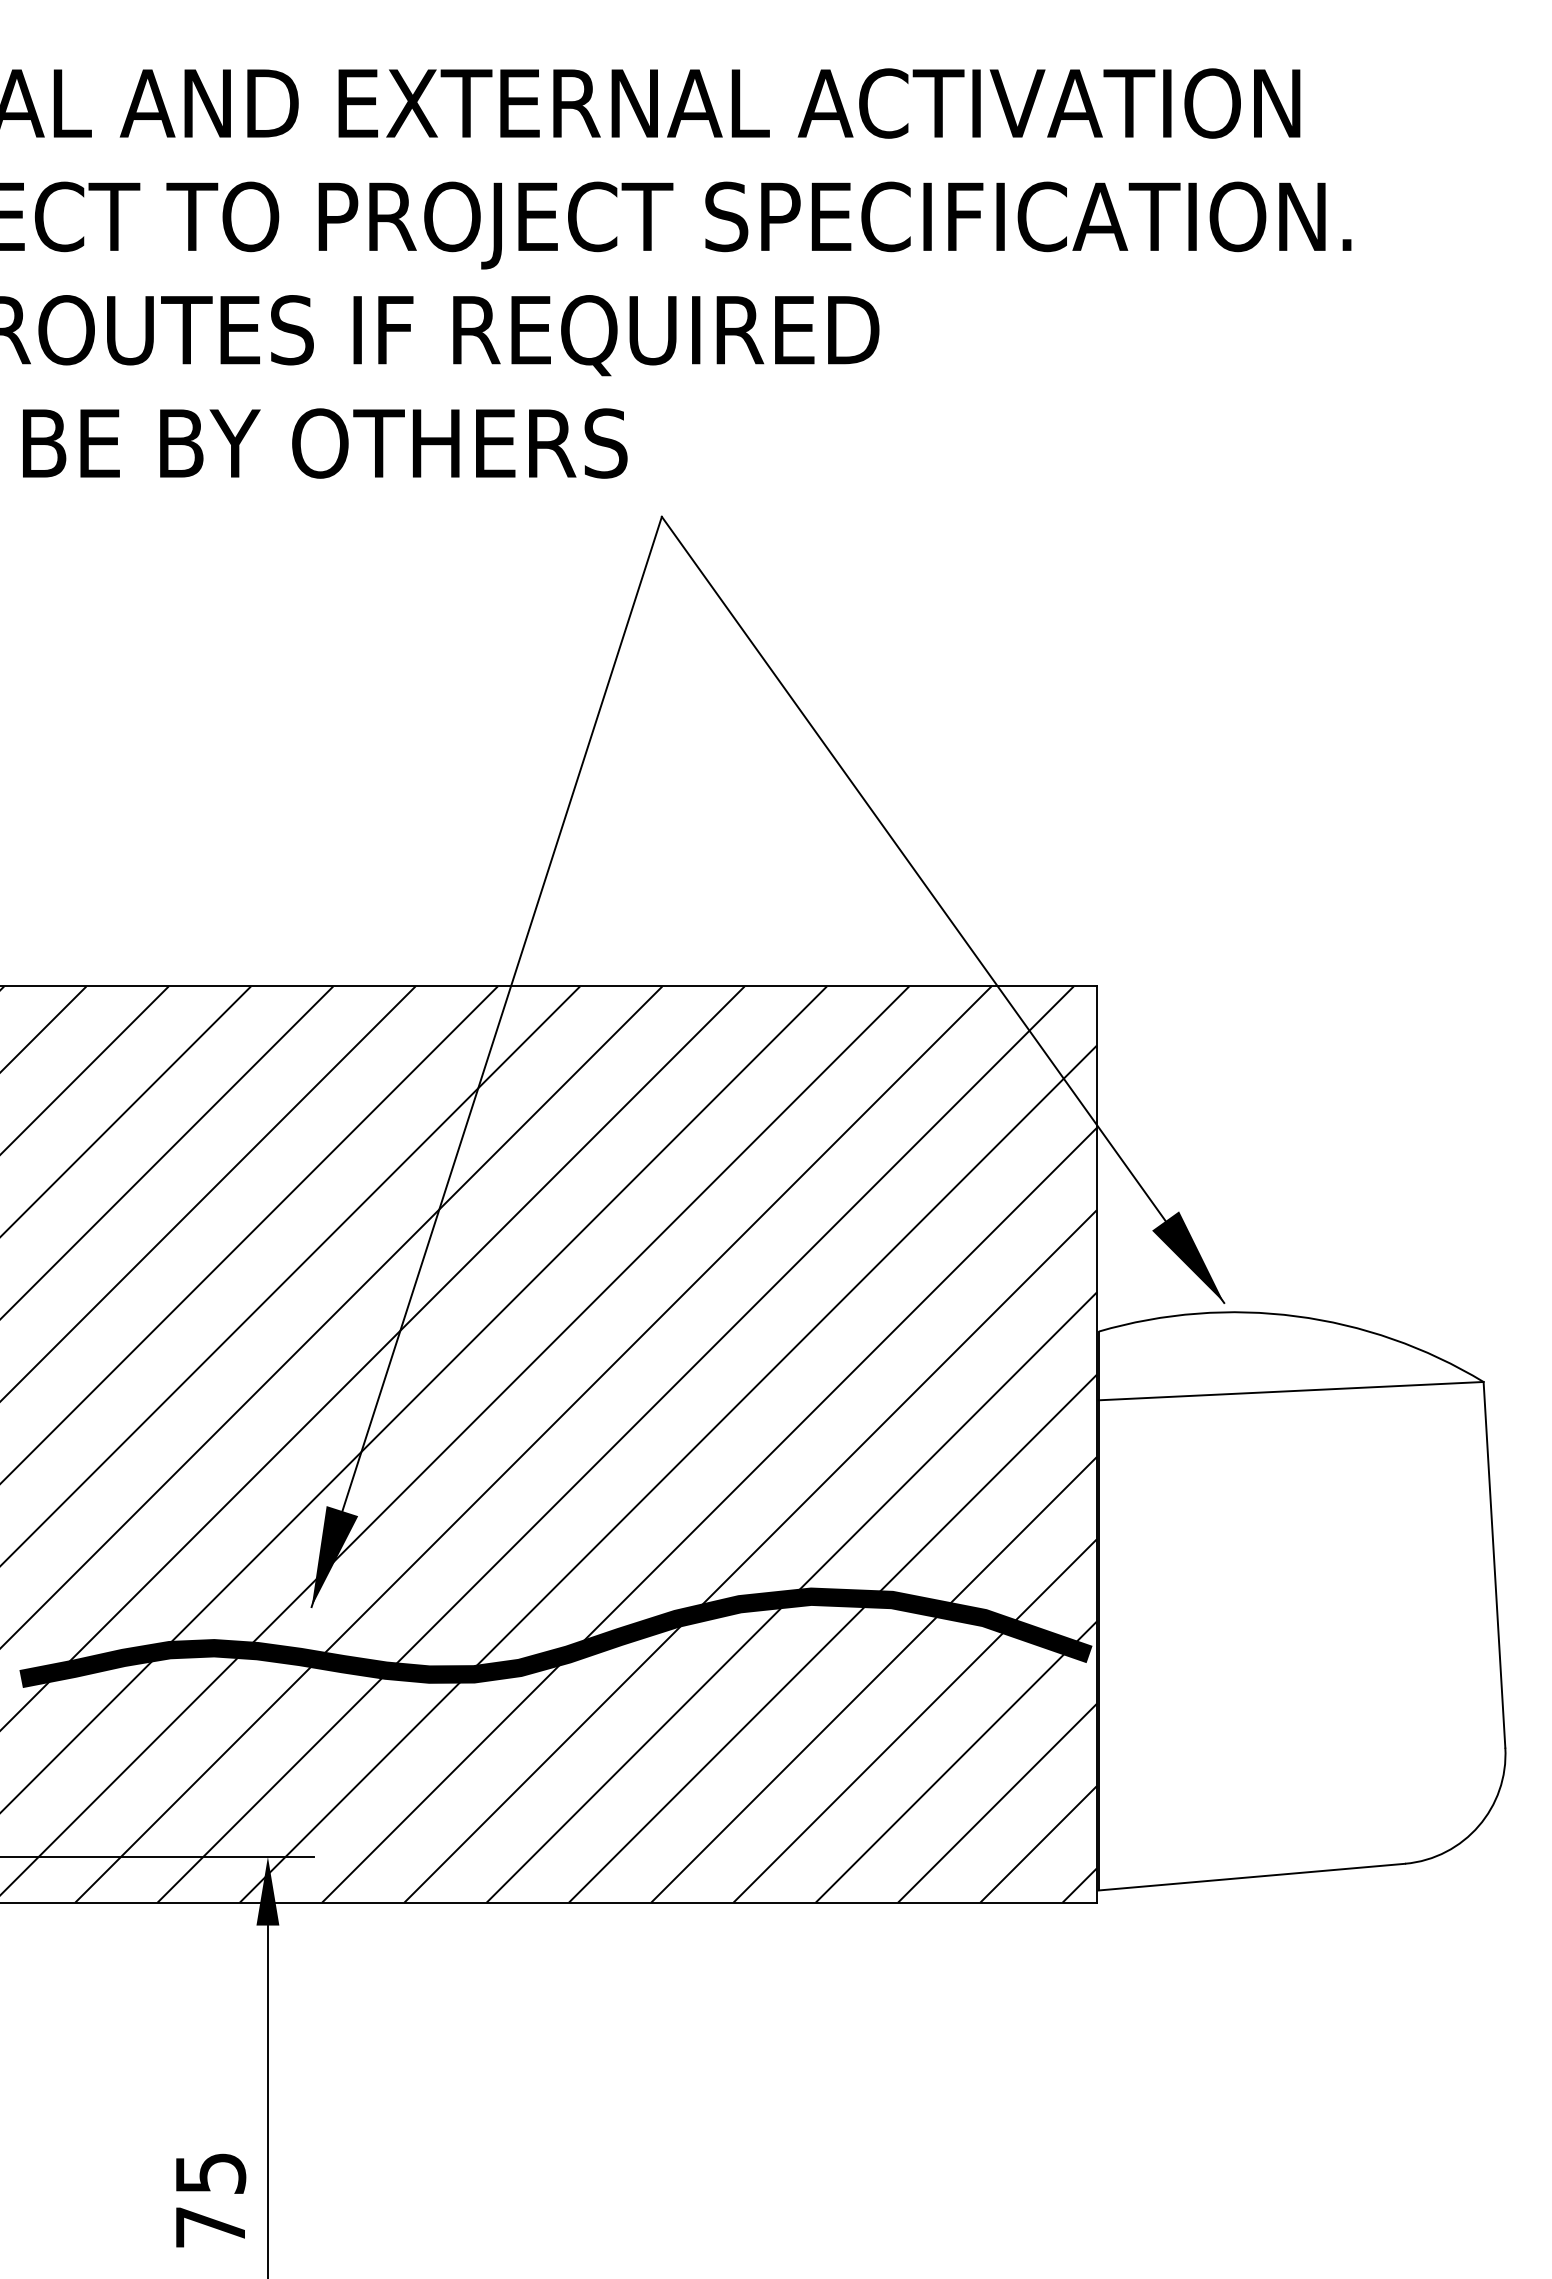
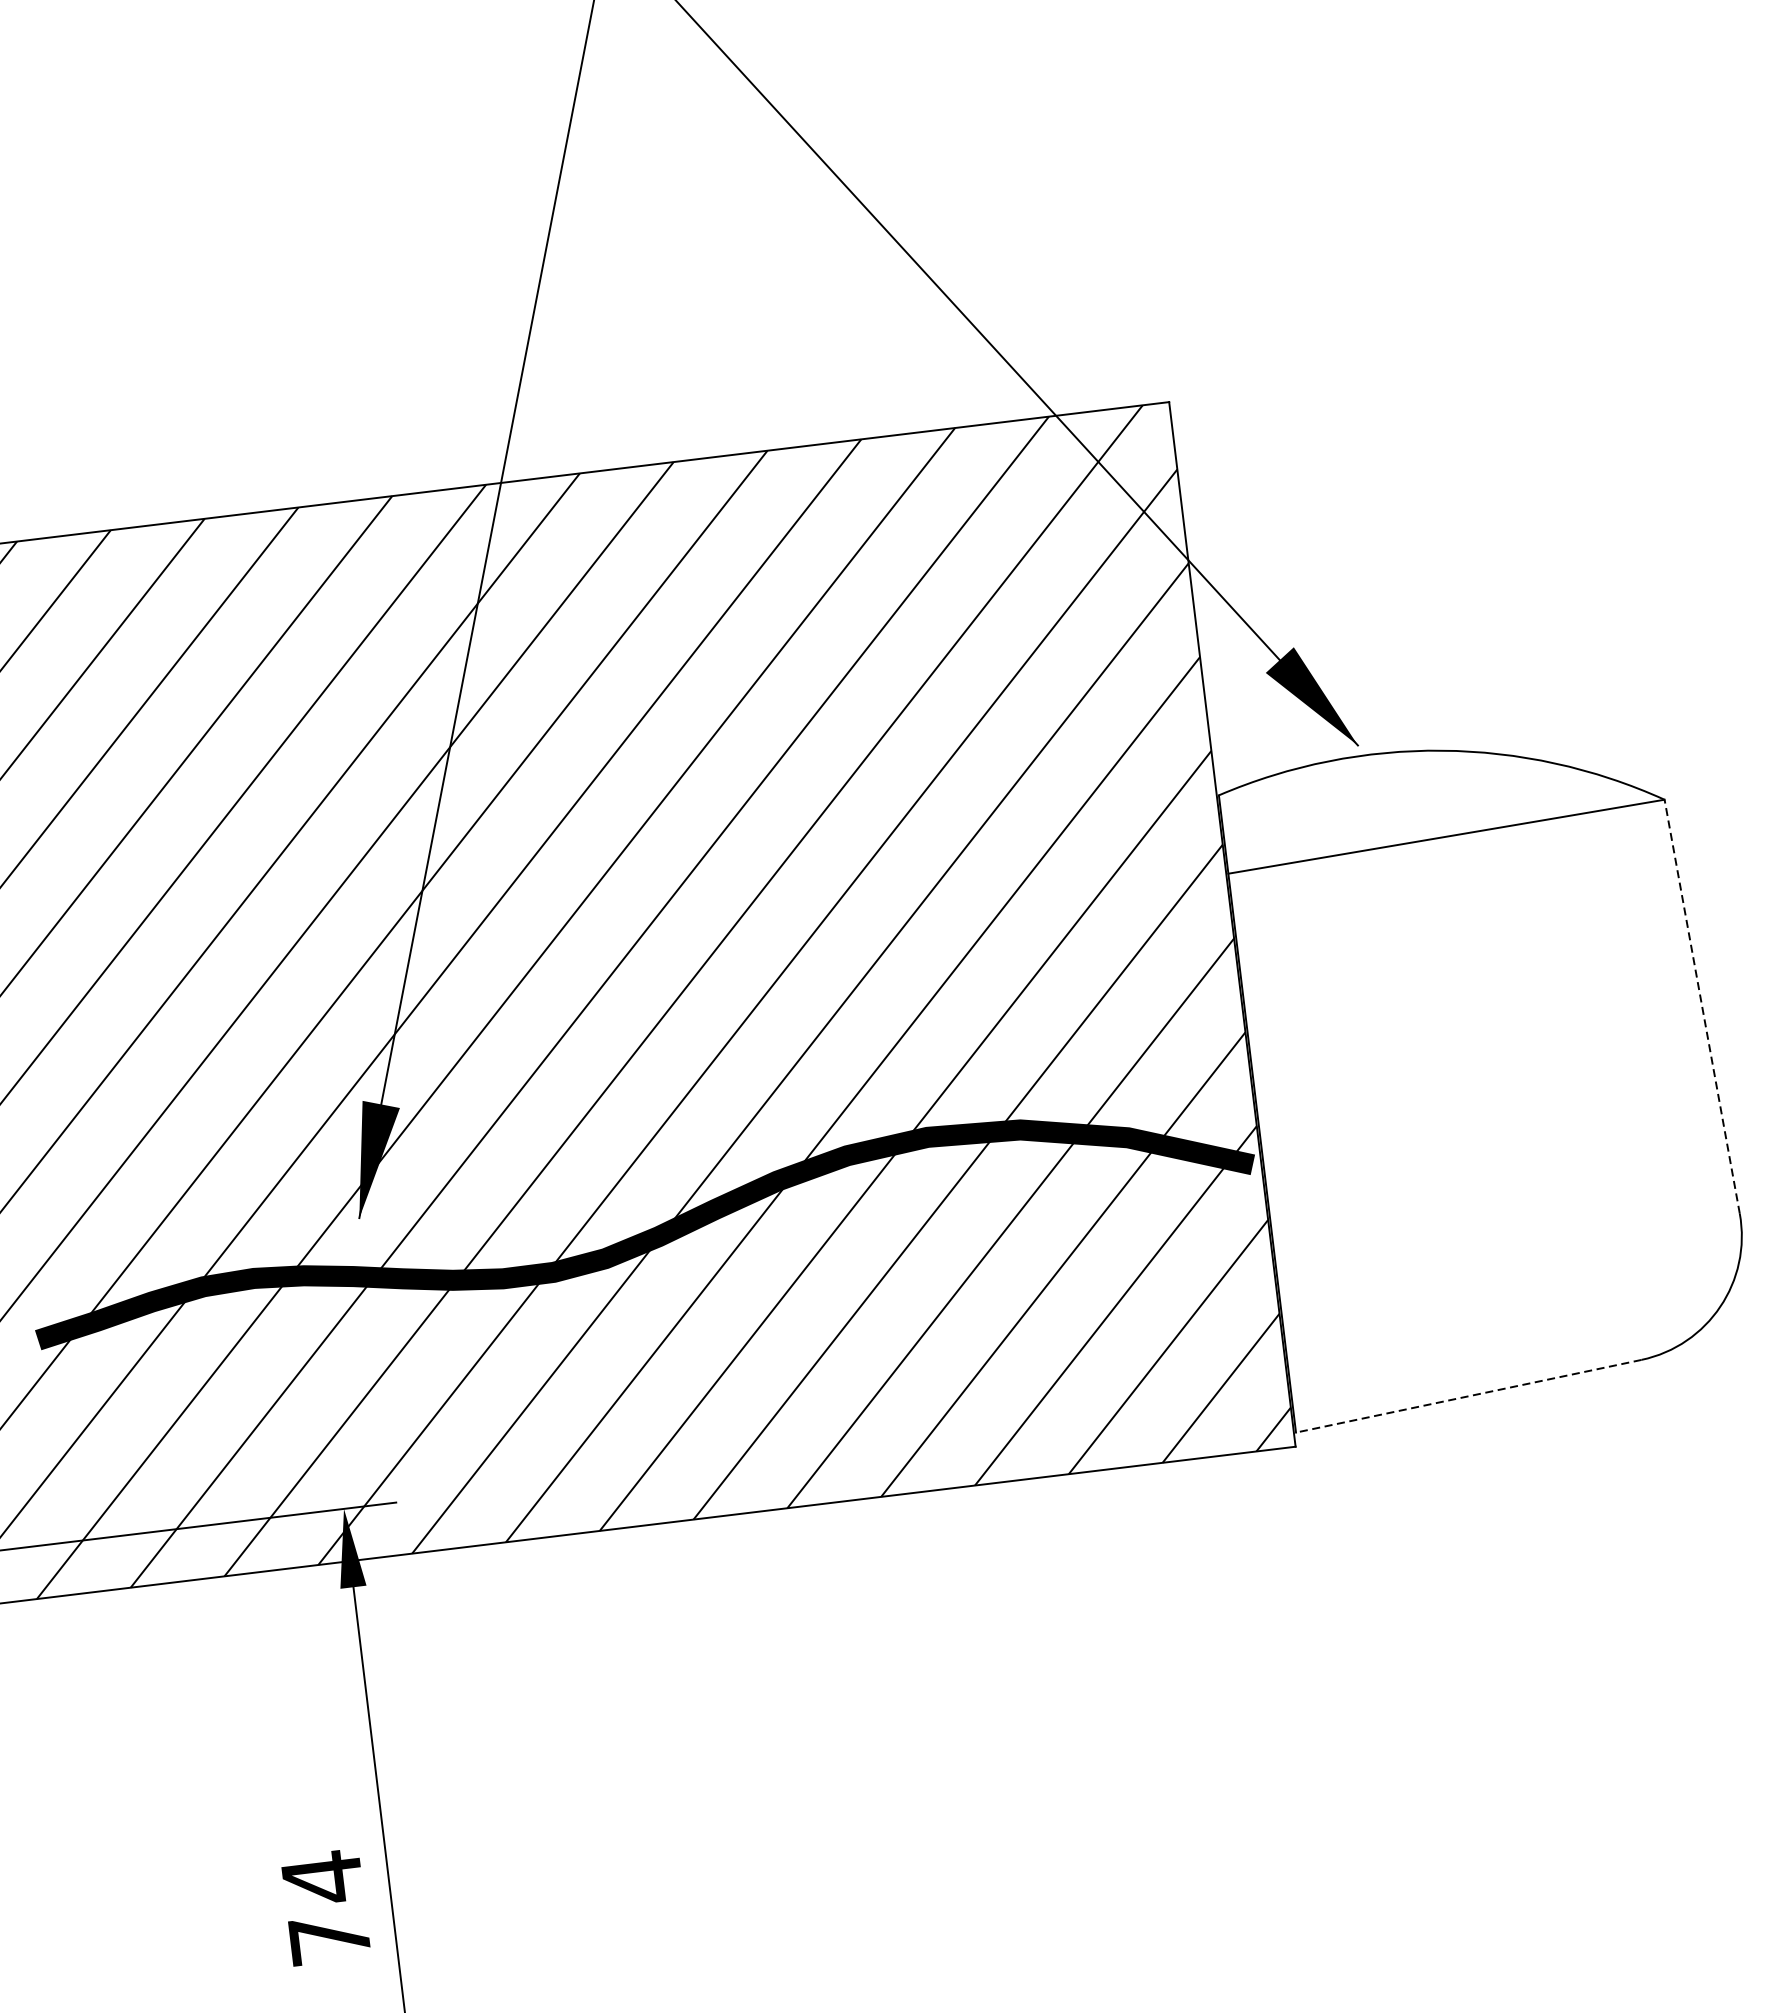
line: (1494, 1564) -> (1702, 1006), solid -> dashed
line: (1251, 1877) -> (1468, 1396), solid -> dashed
text: (211, 2173) -> (323, 1877), 75 -> 74

